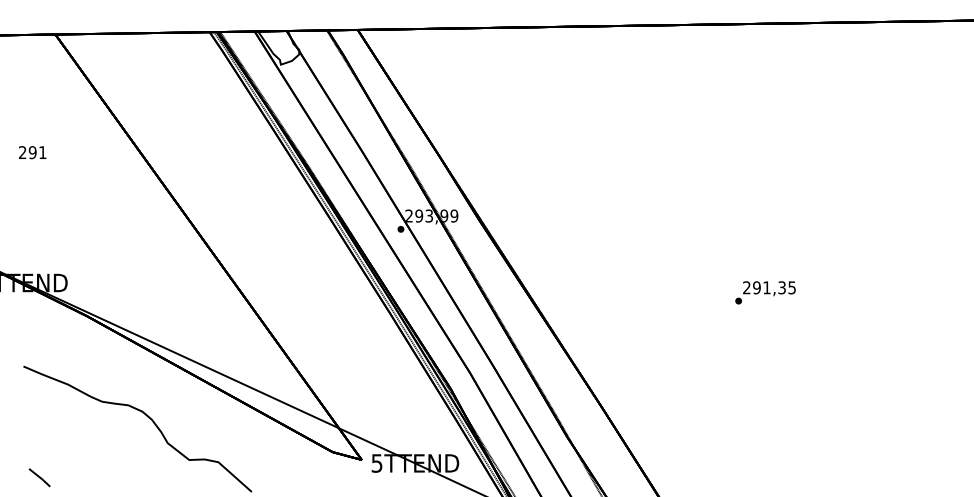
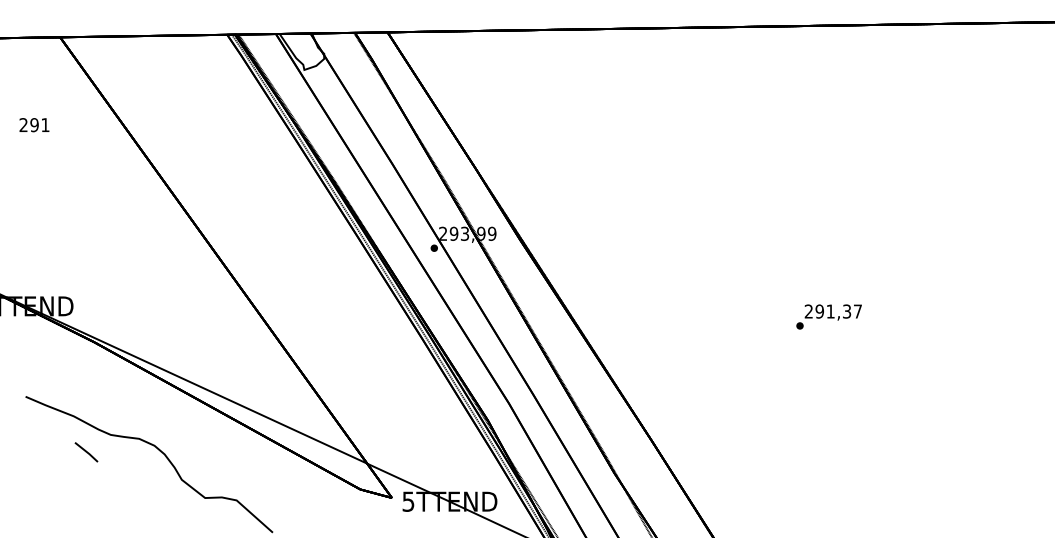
text: (32, 152) -> (34, 124), moved
text: (791, 287) -> (857, 311), 291,35 -> 291,37
line: (39, 477) -> (86, 451), moved

